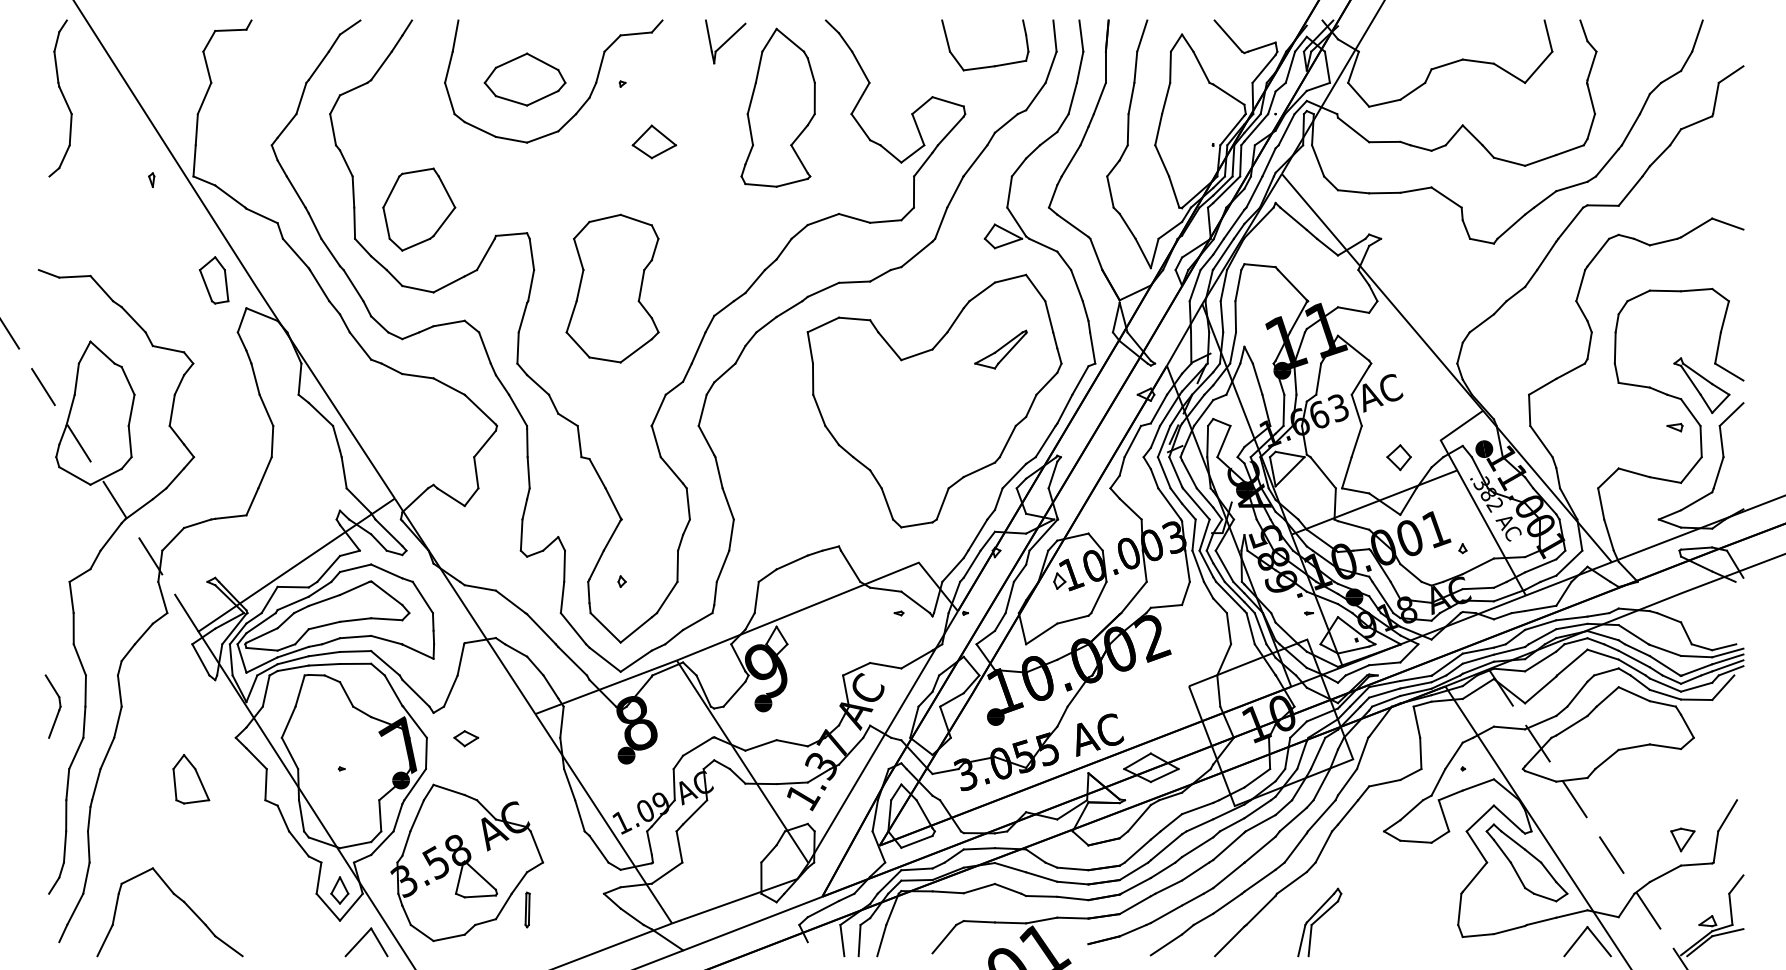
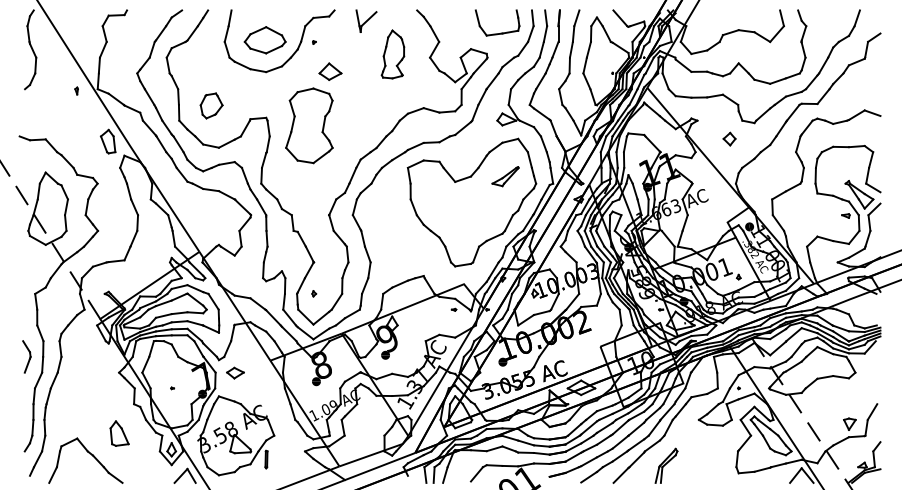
part: (777, 107) -> (392, 54), size x0.6
part: (418, 208) -> (211, 105), size x0.6
part: (612, 287) -> (309, 125), moved
part: (1398, 456) -> (729, 138), moved
part: (466, 737) -> (235, 372), size x1.4
part: (191, 779) -> (119, 433), moved

